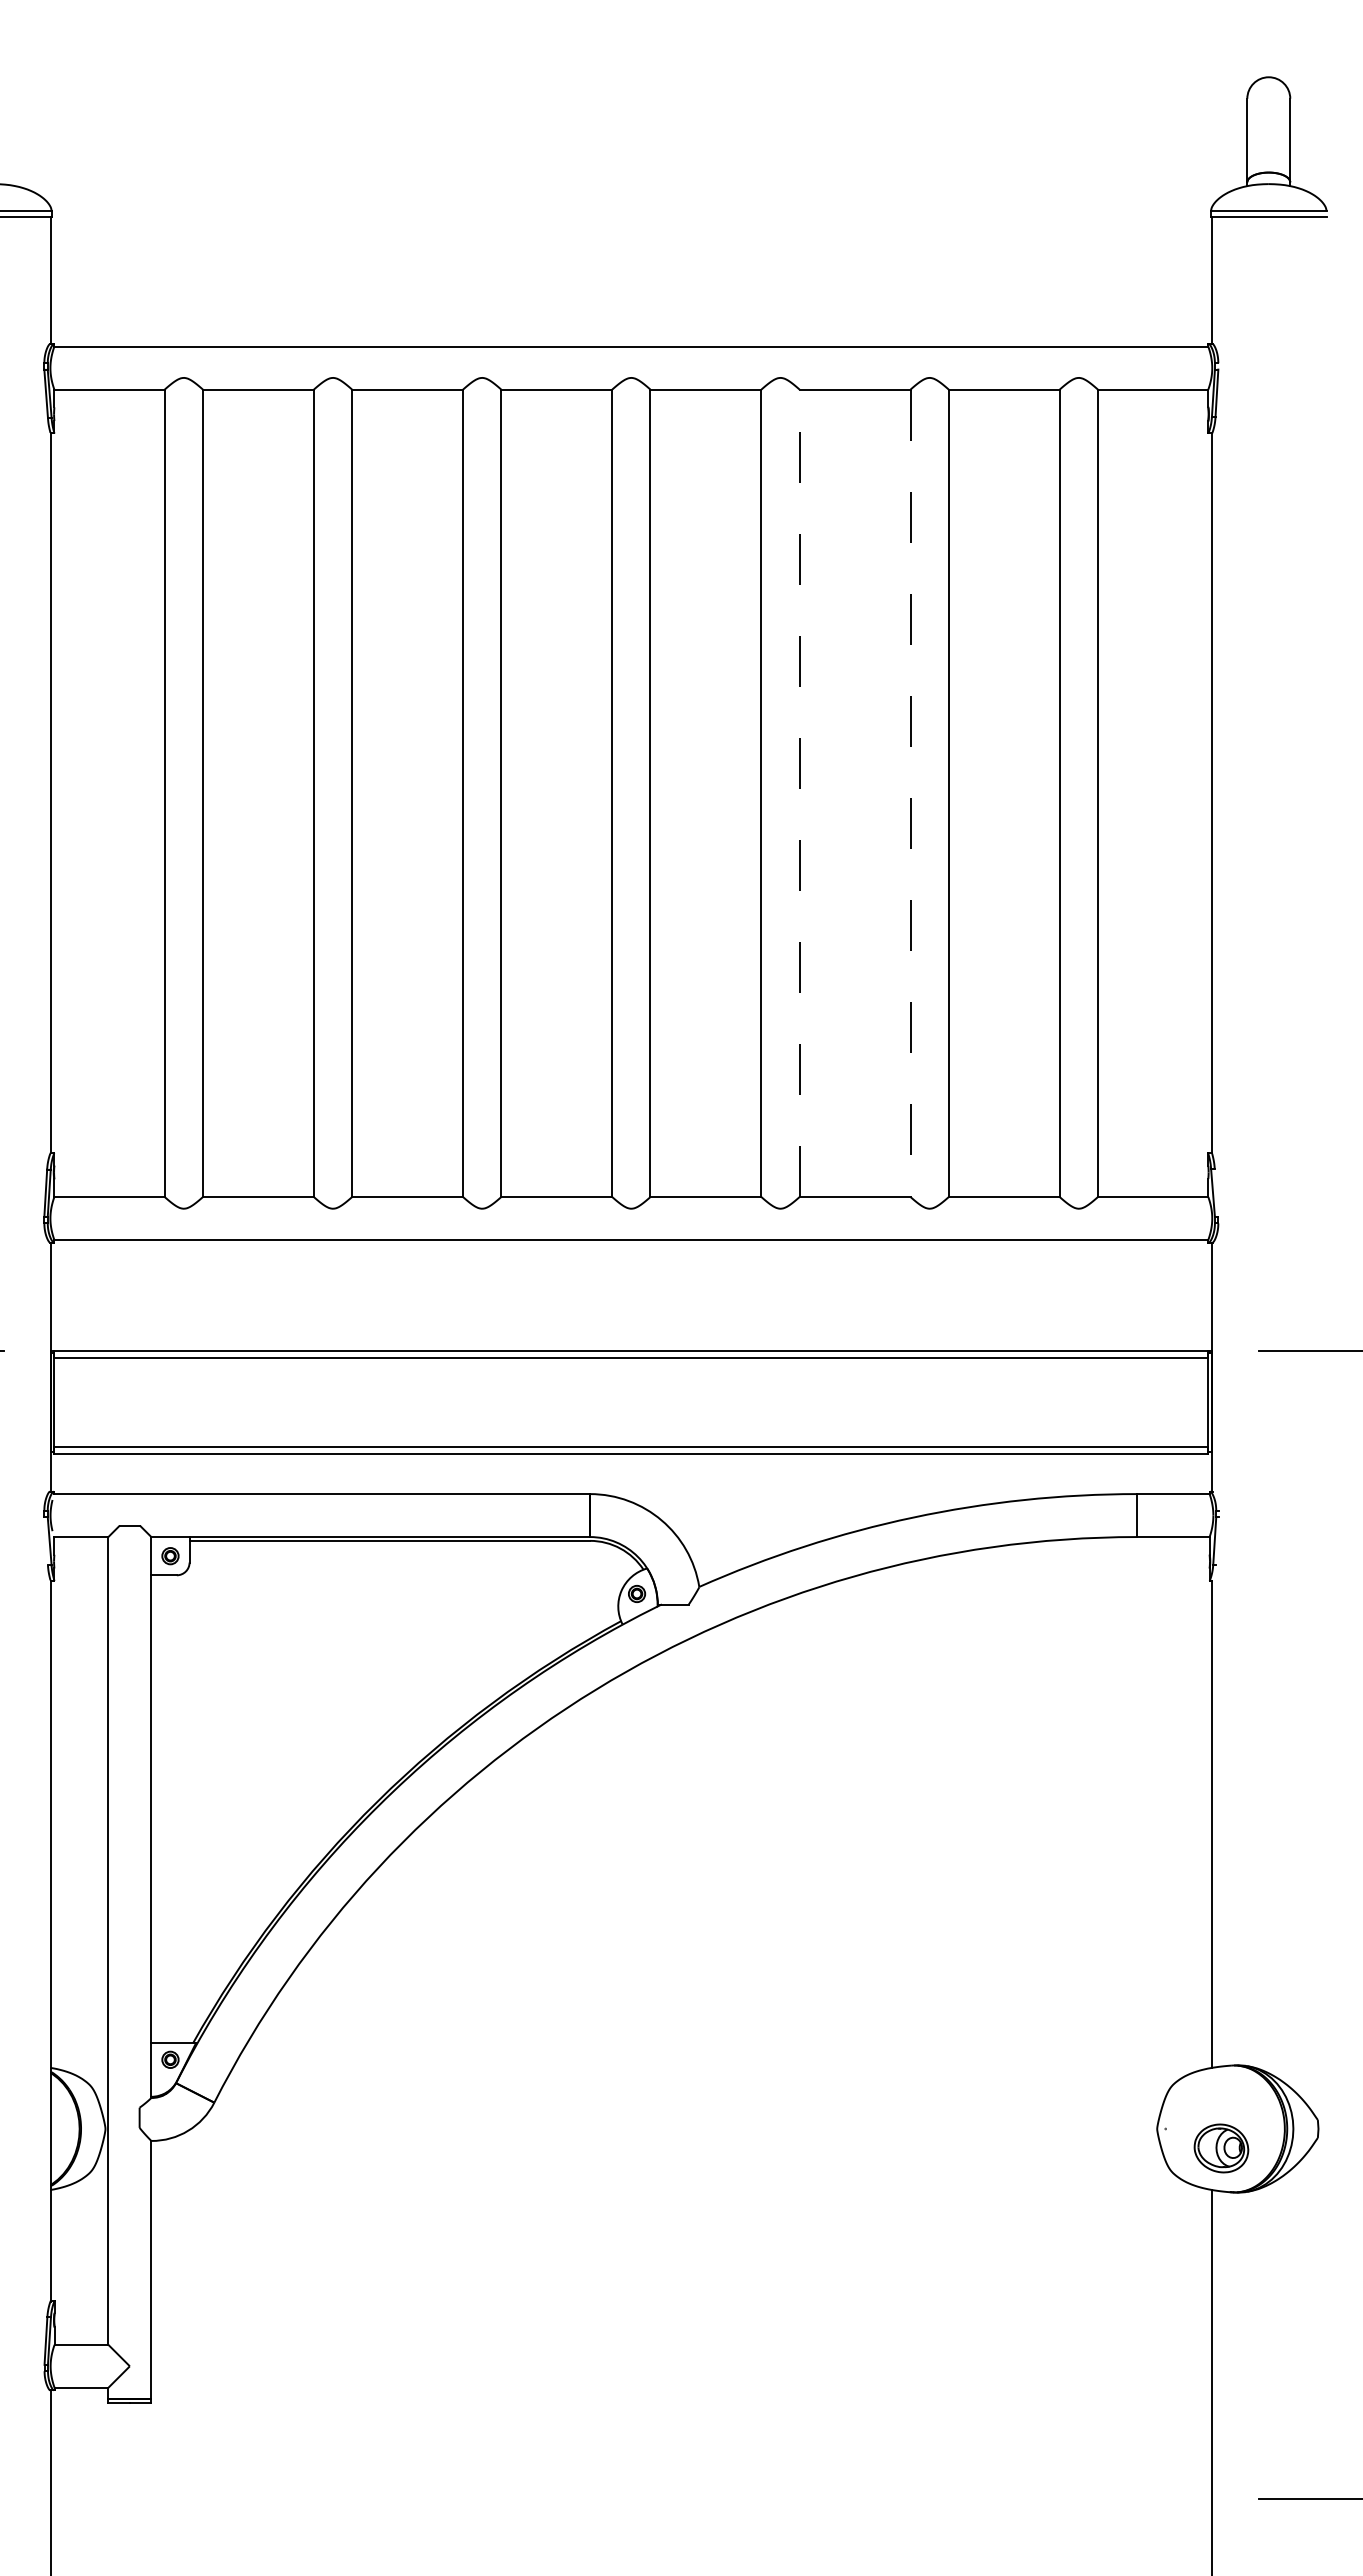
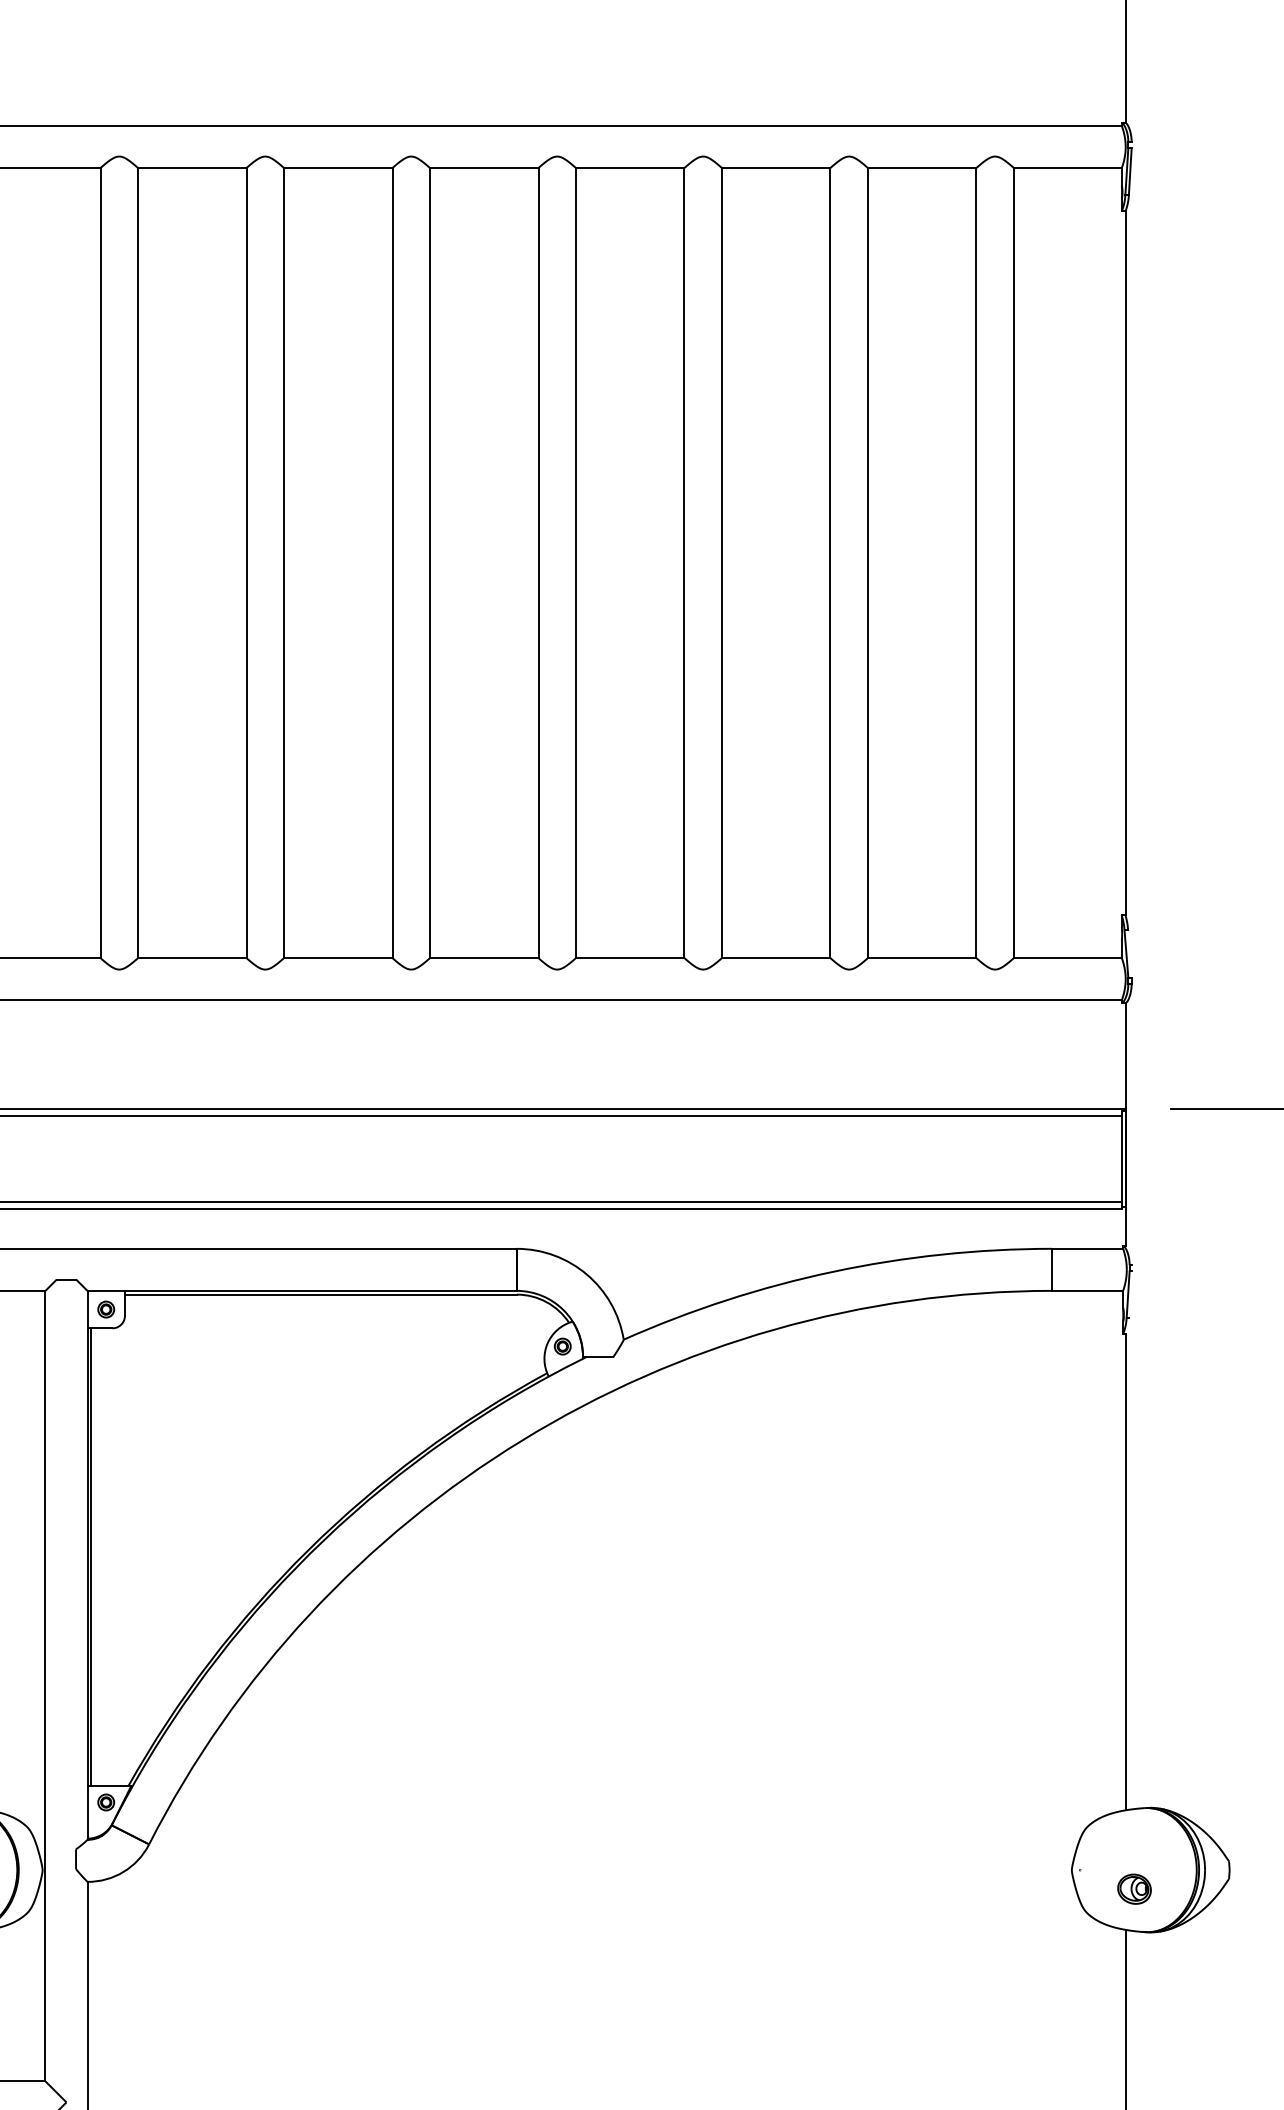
line: (799, 793) -> (721, 563), dashed -> solid
line: (910, 793) -> (830, 563), dashed -> solid
line: (155, 1809) -> (91, 1557), added
part: (1220, 2148) -> (1133, 1889), size x0.62

